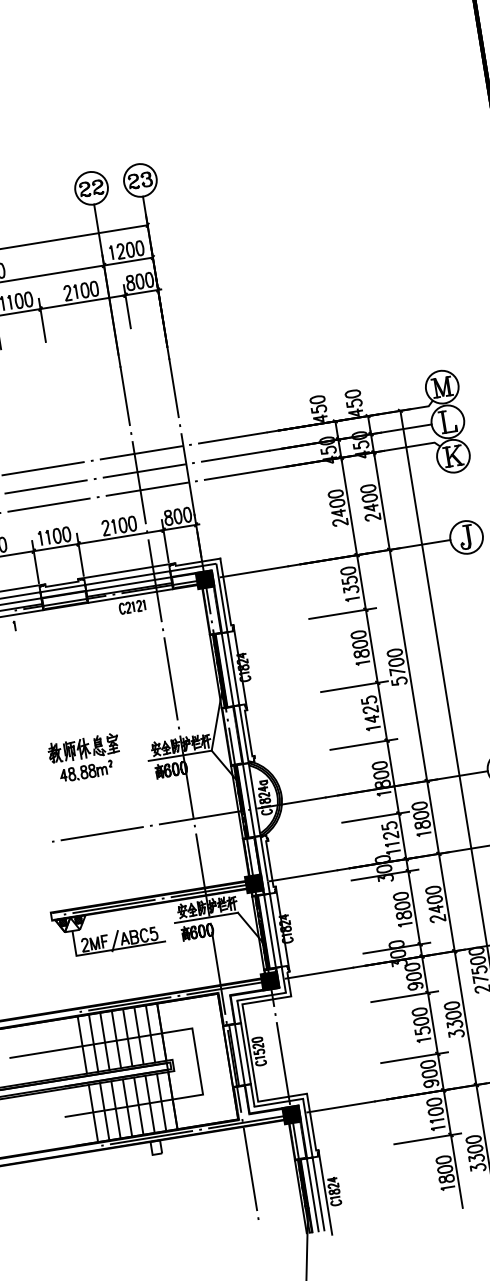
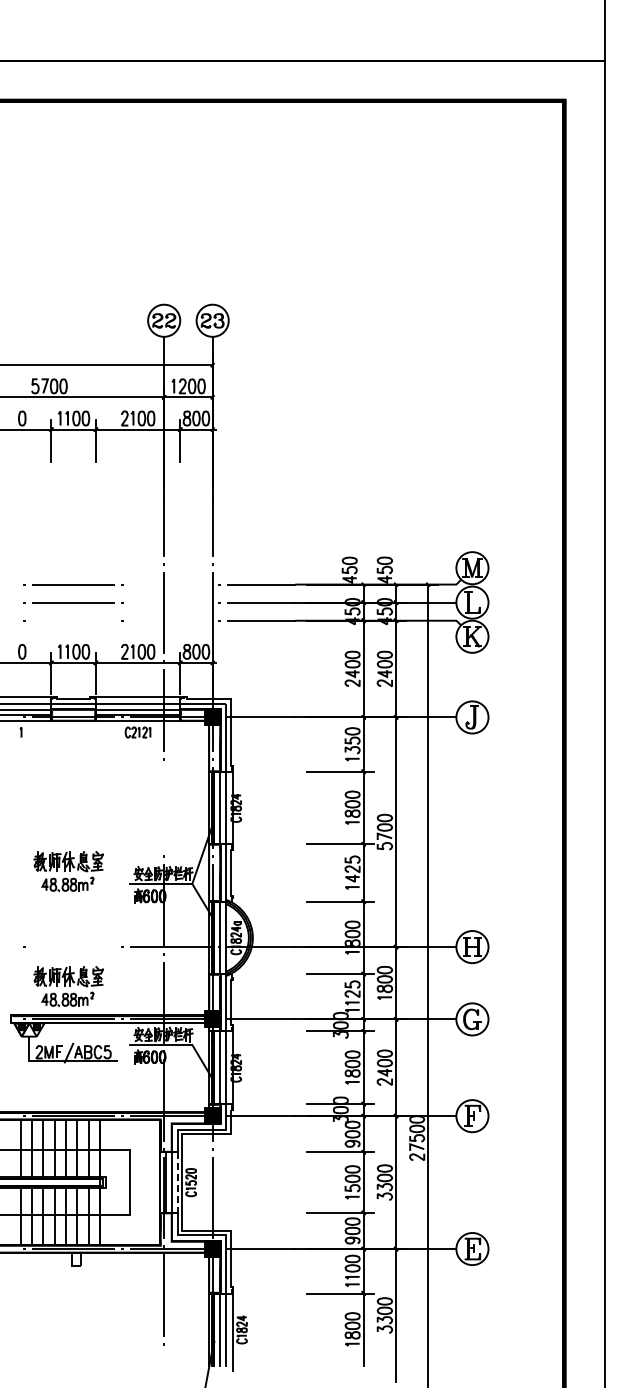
line: (140, 452) -> (170, 584), removed
line: (143, 470) -> (170, 602), removed
line: (146, 489) -> (170, 620), removed
line: (49, 504) -> (73, 620), removed
line: (171, 678) -> (164, 807), removed
line: (102, 834) -> (73, 947), removed
part: (103, 874) -> (68, 986), added
line: (245, 1054) -> (177, 1183), solid -> dashed

